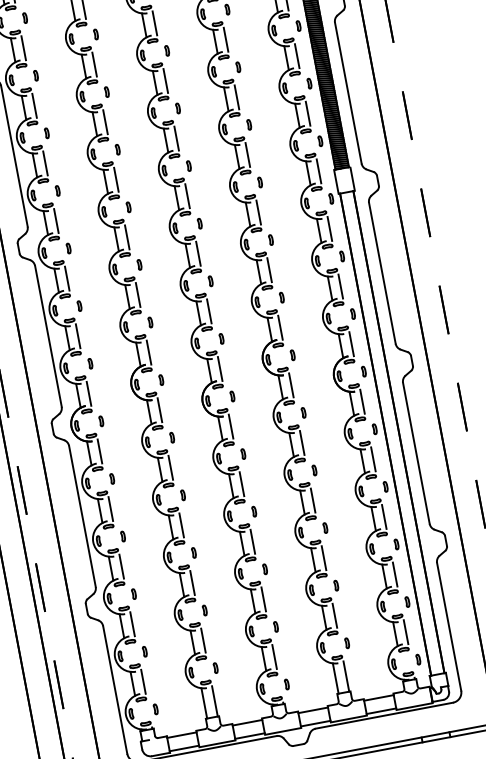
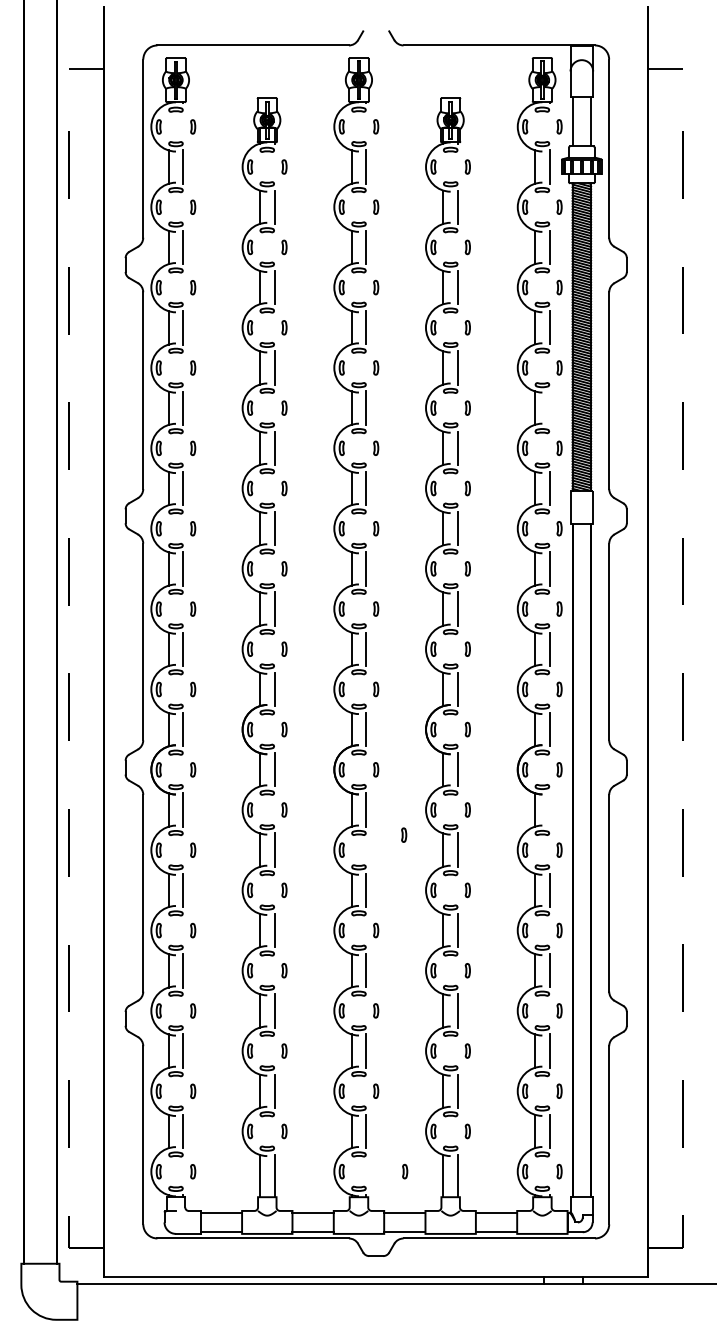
line: (307, 113) -> (549, 407), removed
line: (362, 401) -> (549, 809), removed
part: (243, 453) -> (404, 834), moved
part: (287, 684) -> (405, 1171), moved

